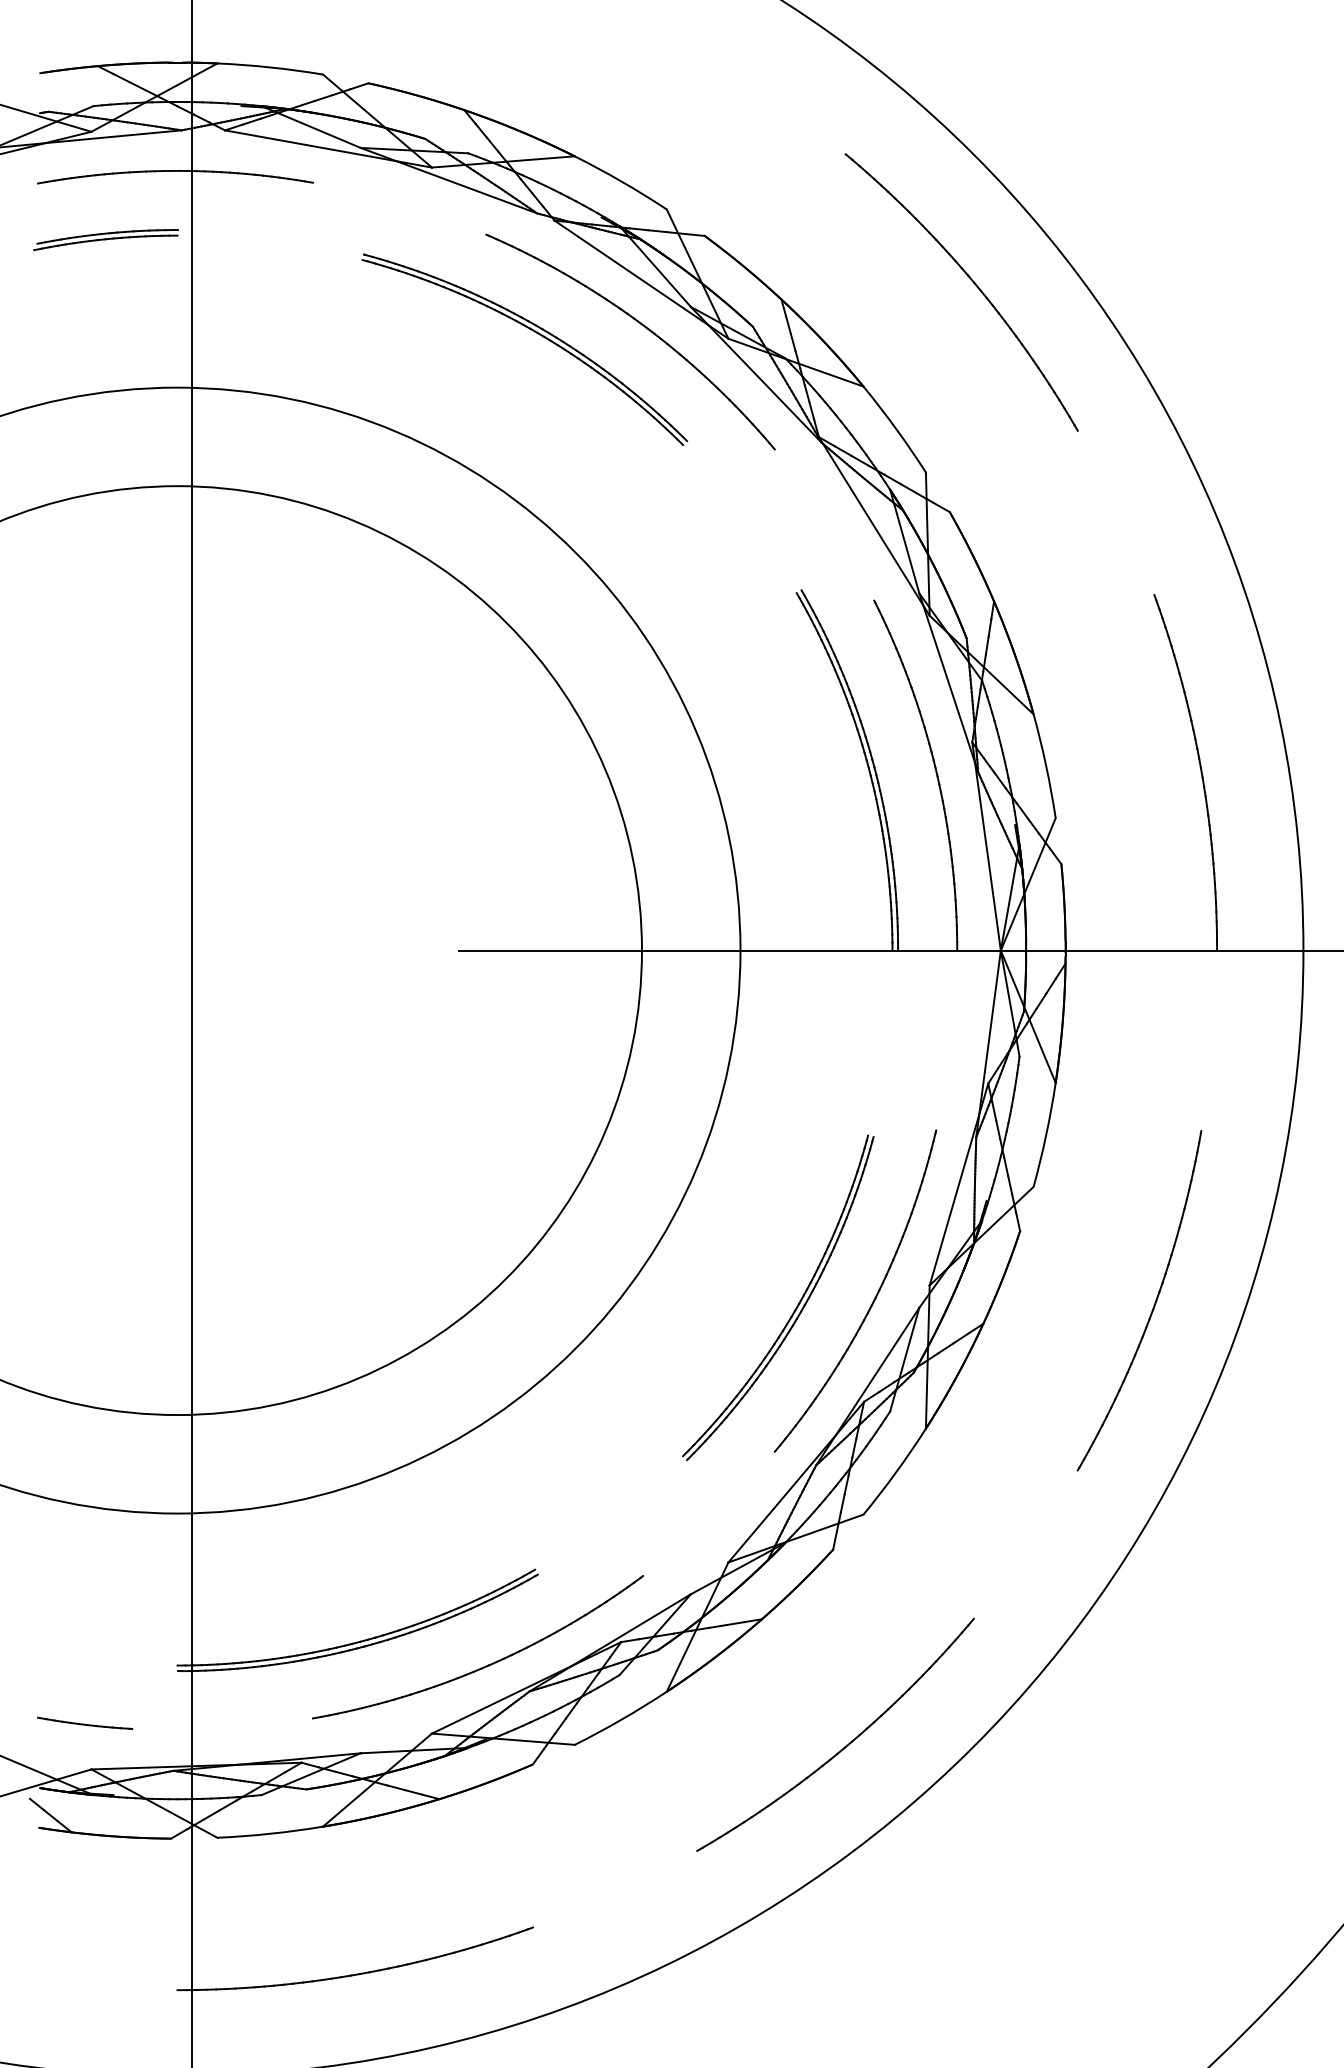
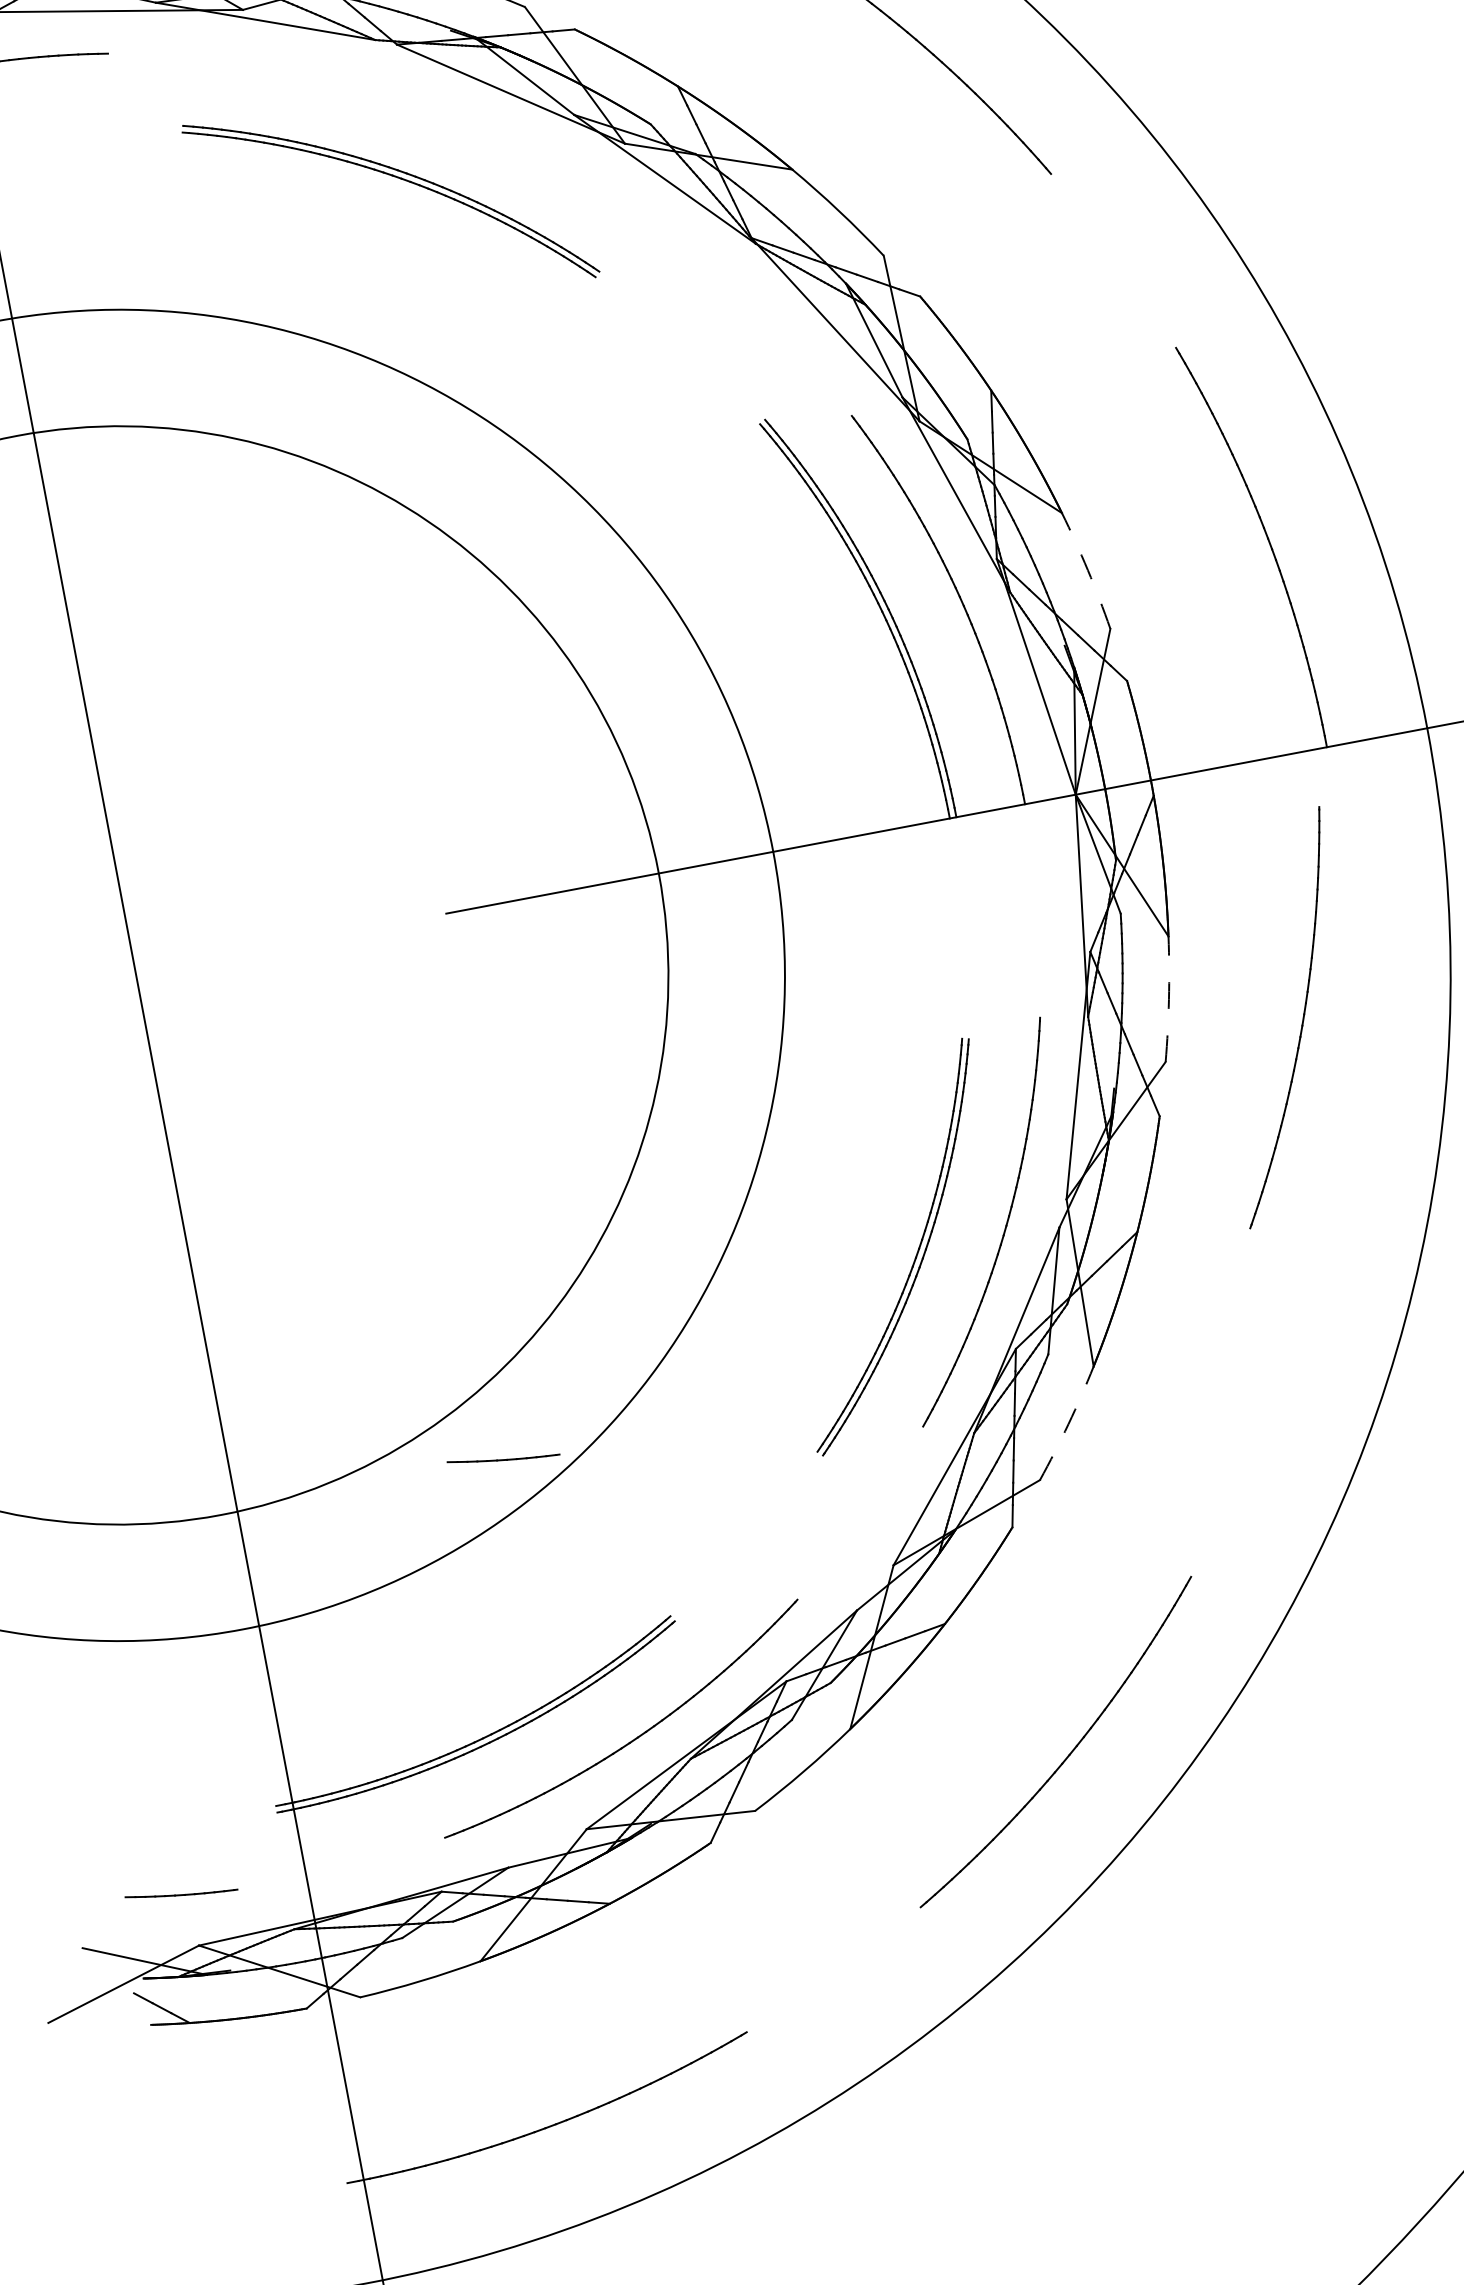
part: (641, 325) -> (521, 147), removed
arc: (1046, 765) -> (1088, 569), solid -> dashed
arc: (1046, 1135) -> (1169, 999), solid -> dashed
part: (1153, 1305) -> (1302, 1020), moved
part: (421, 1411) -> (503, 1457), added
arc: (896, 1472) -> (1069, 1423), solid -> dashed

